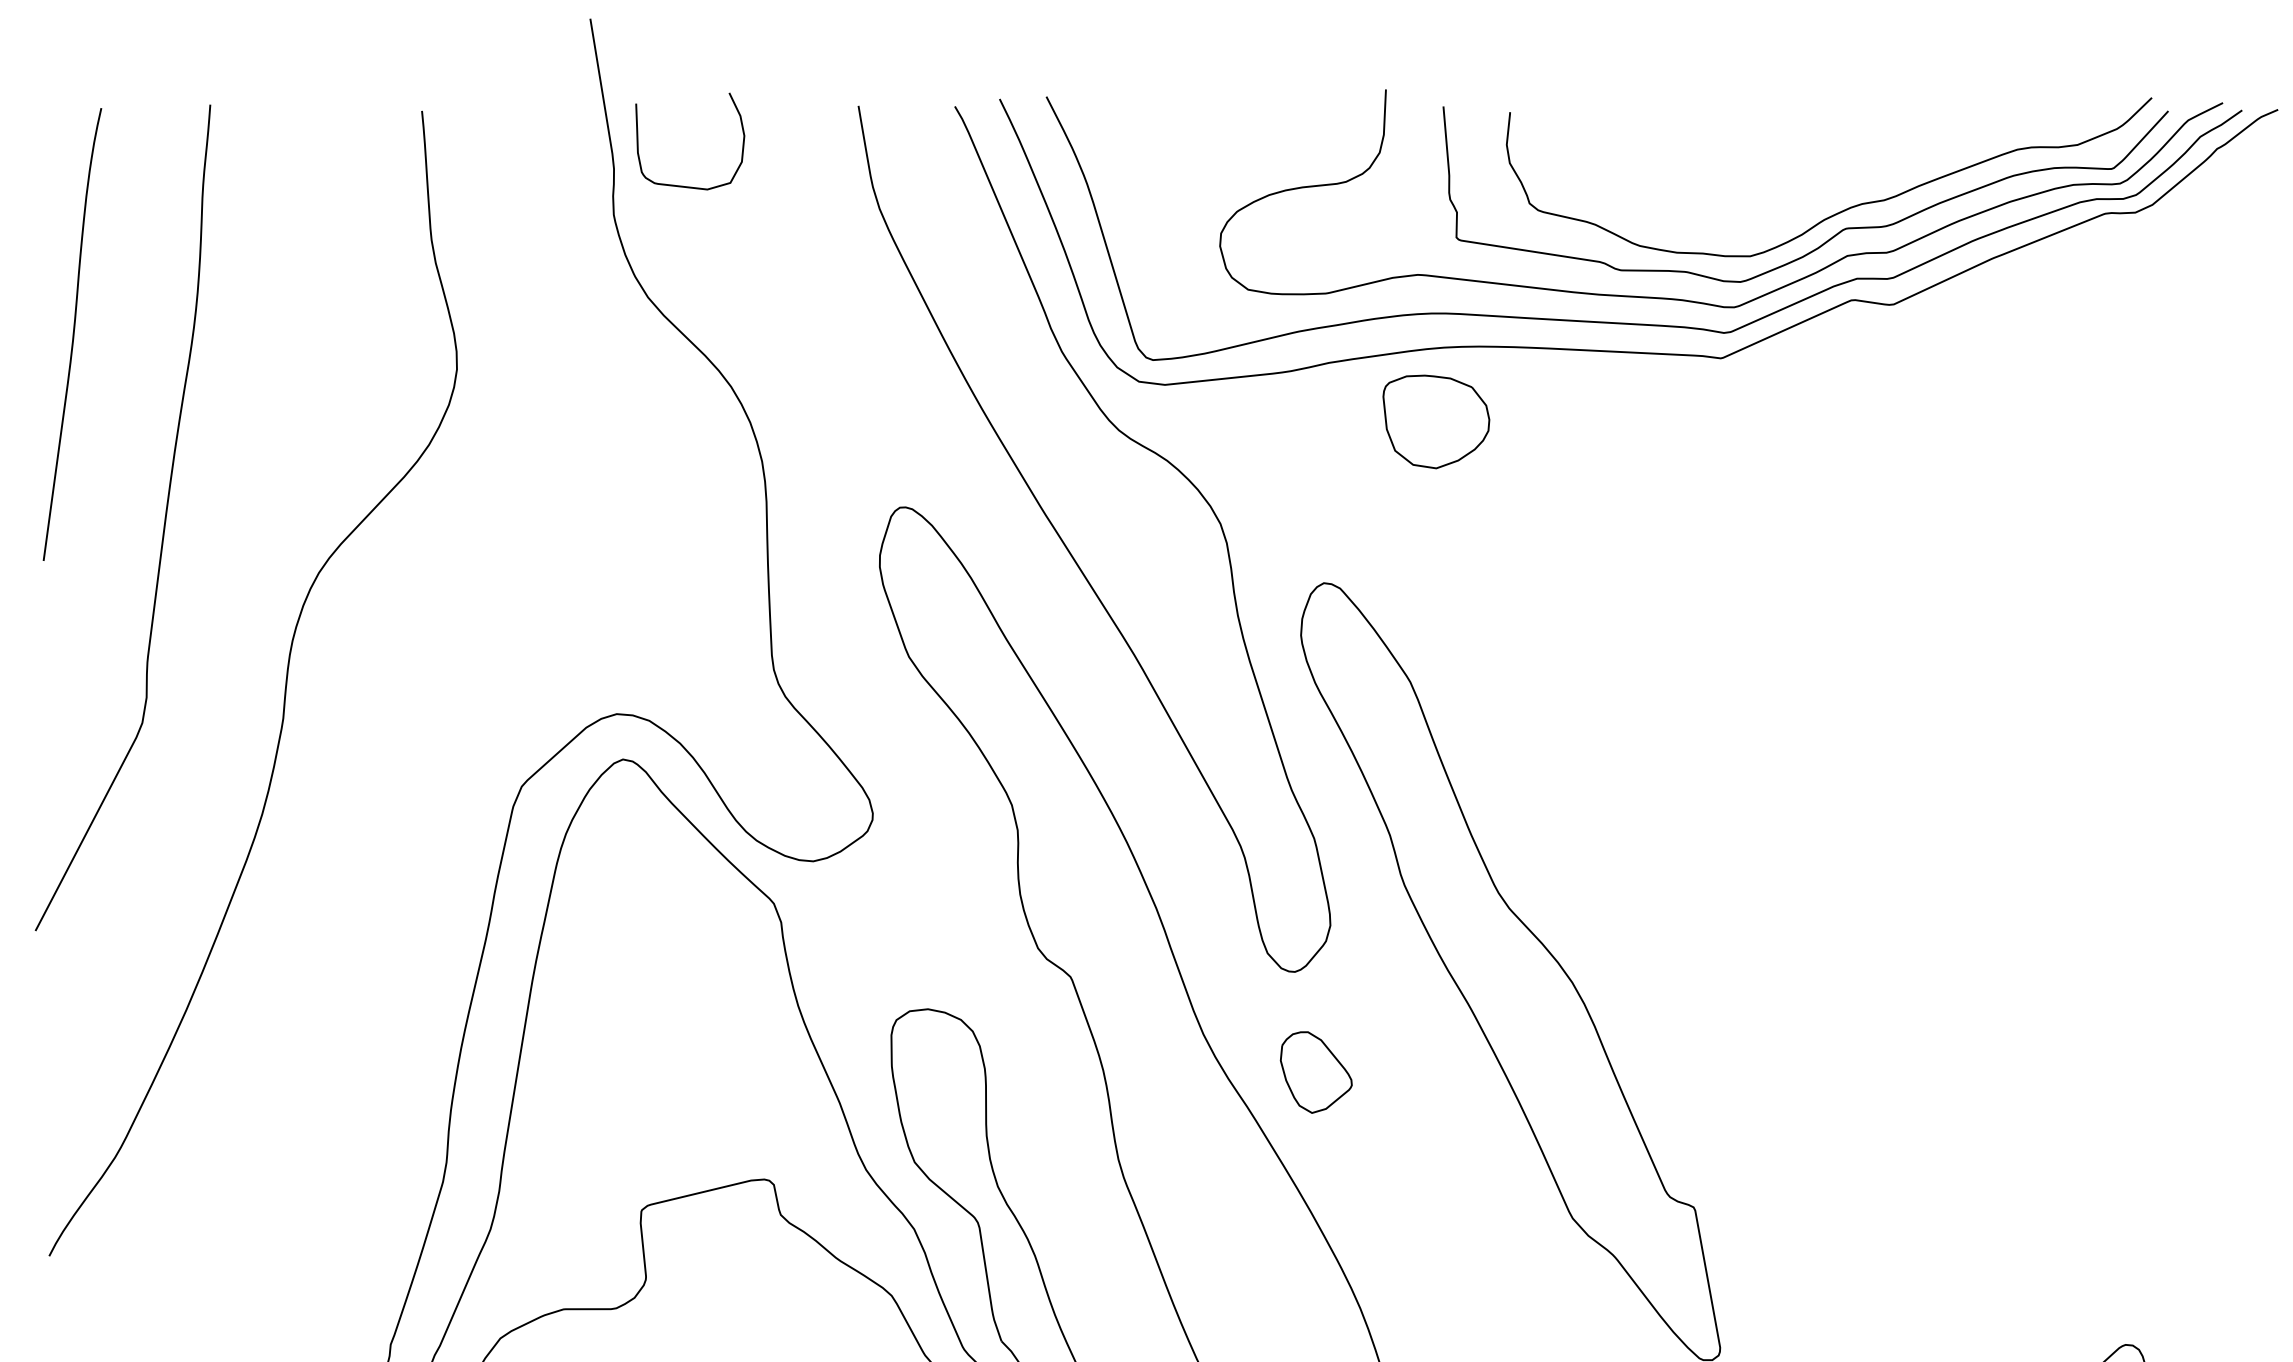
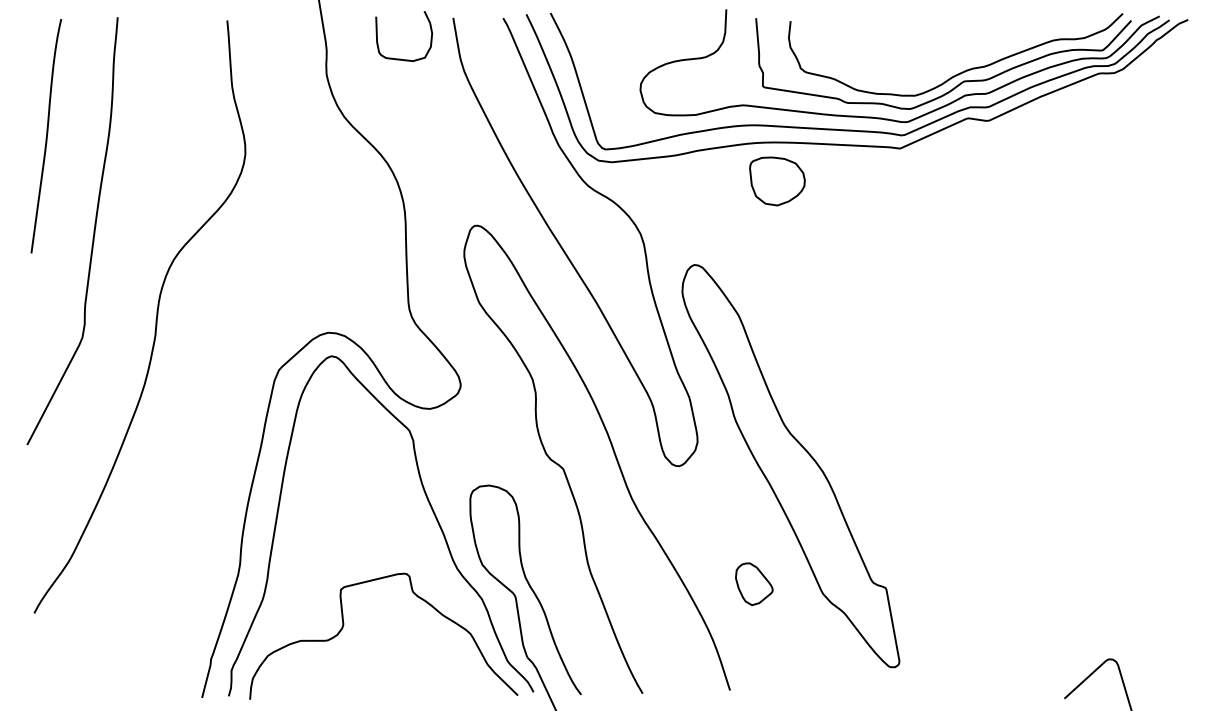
curve: (683, 184) -> (400, 58), moved
part: (1436, 421) -> (777, 181), moved
part: (1316, 1072) -> (754, 584), moved

